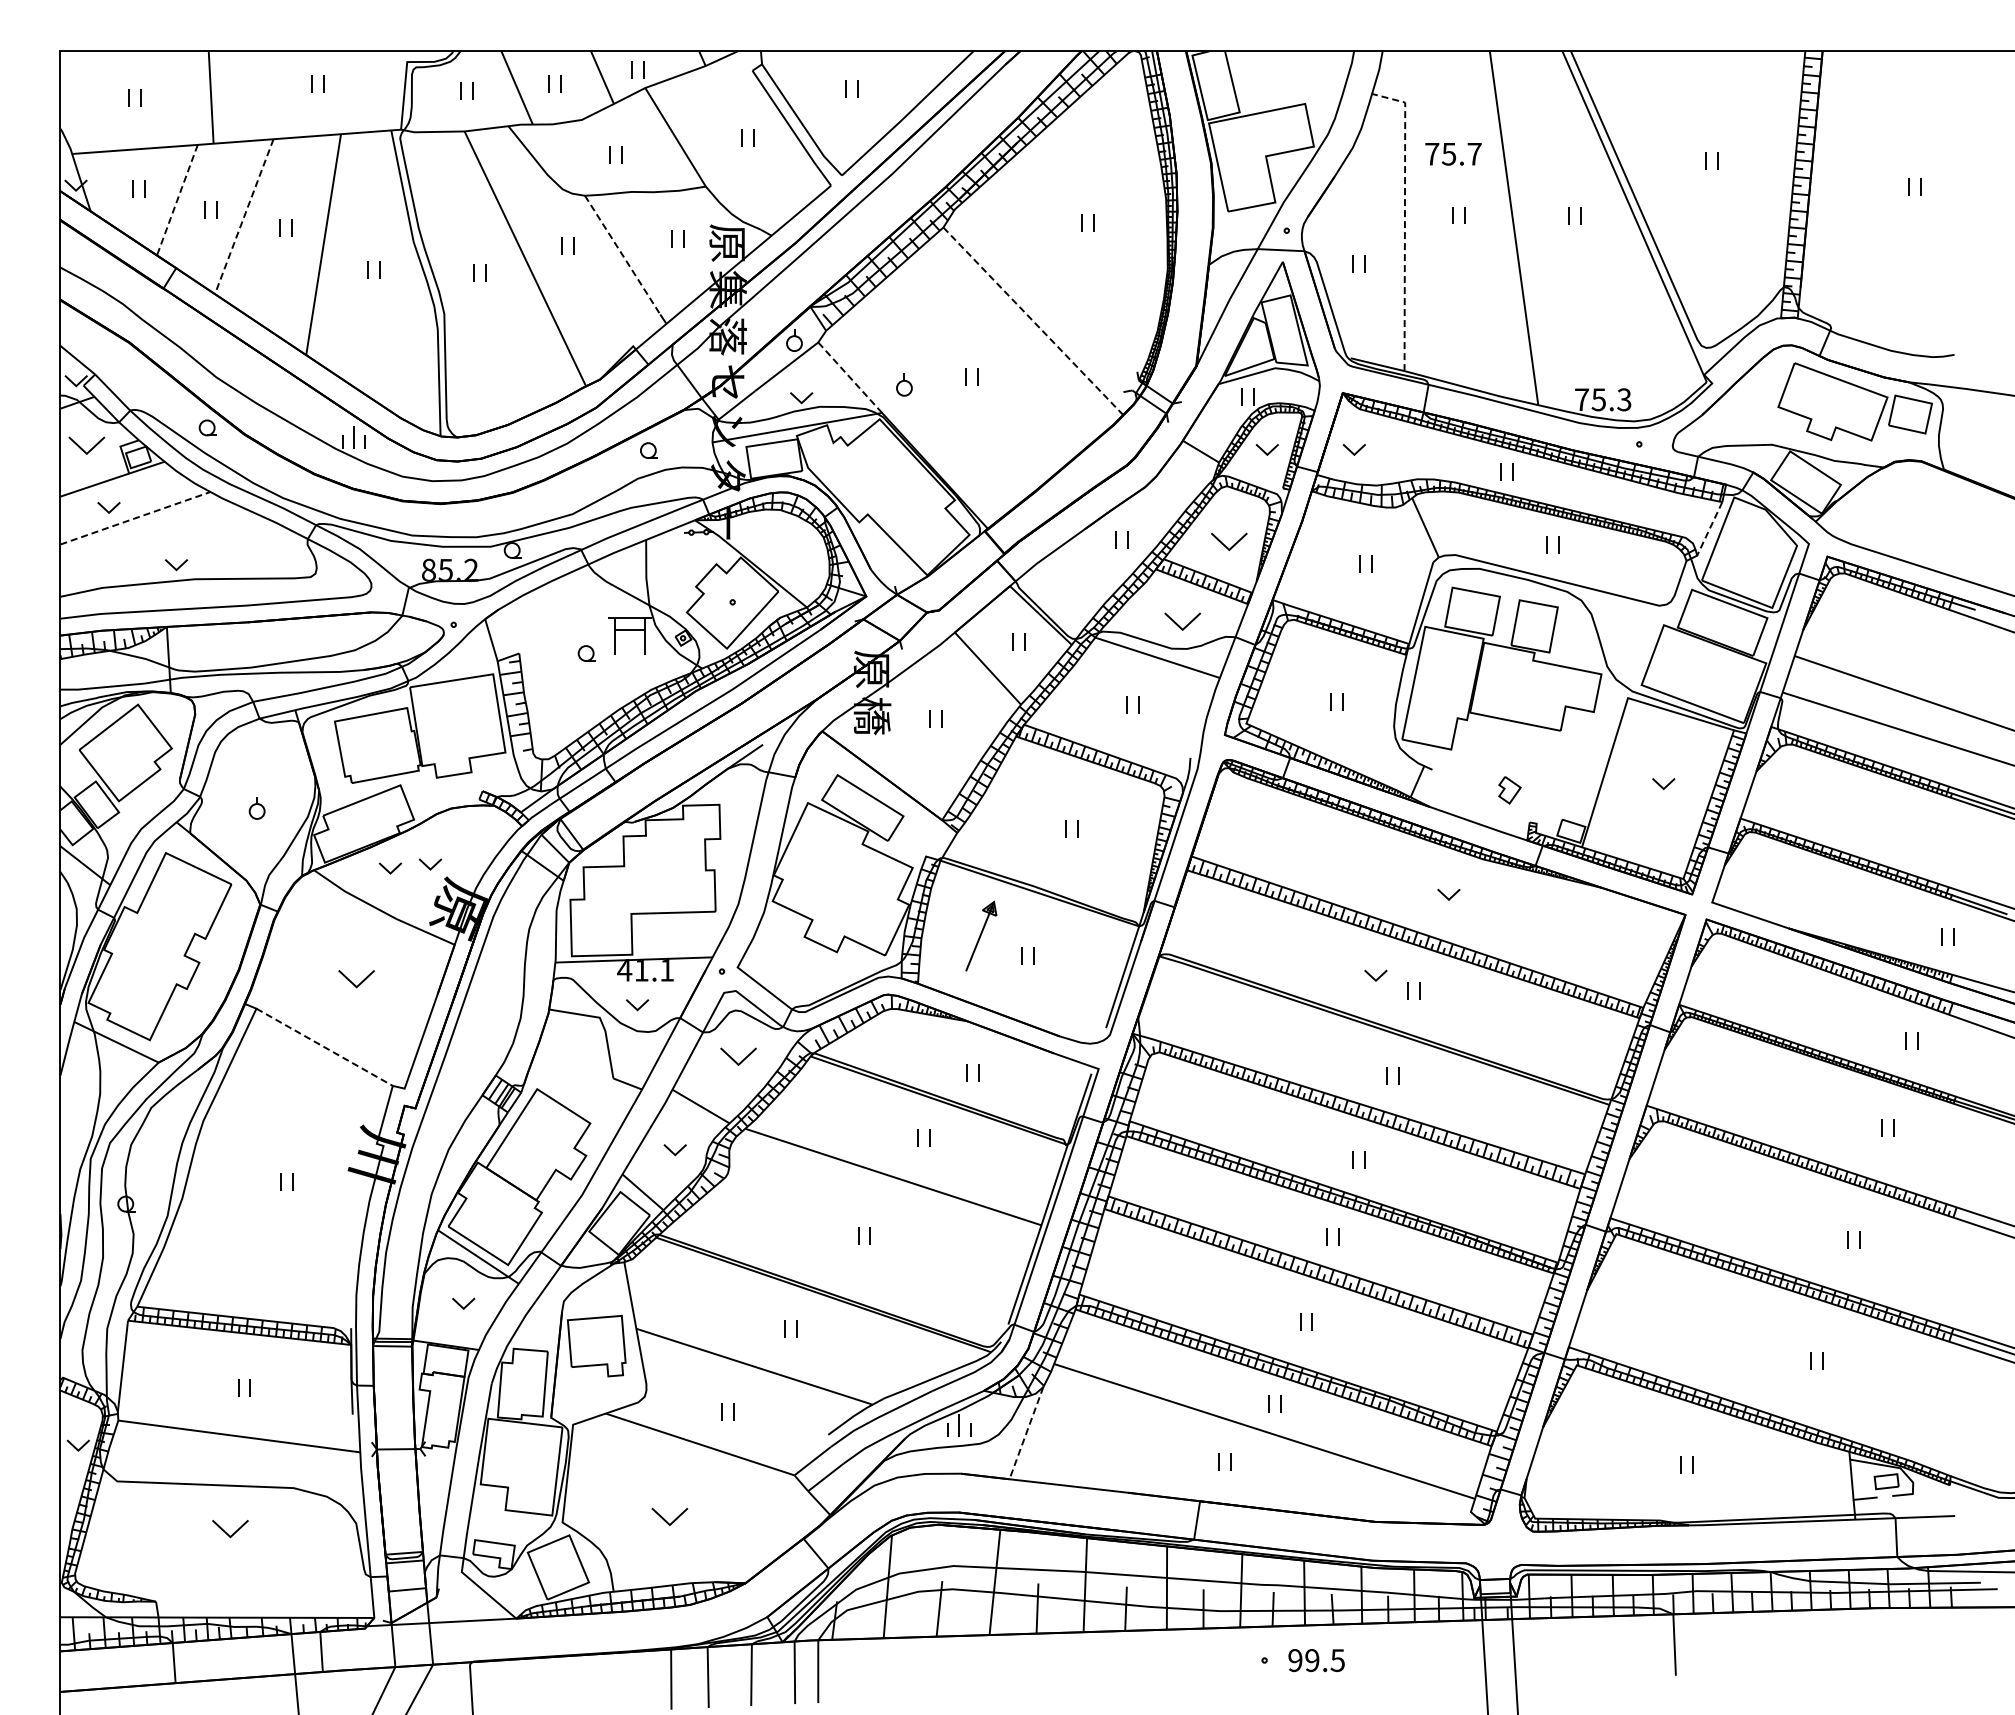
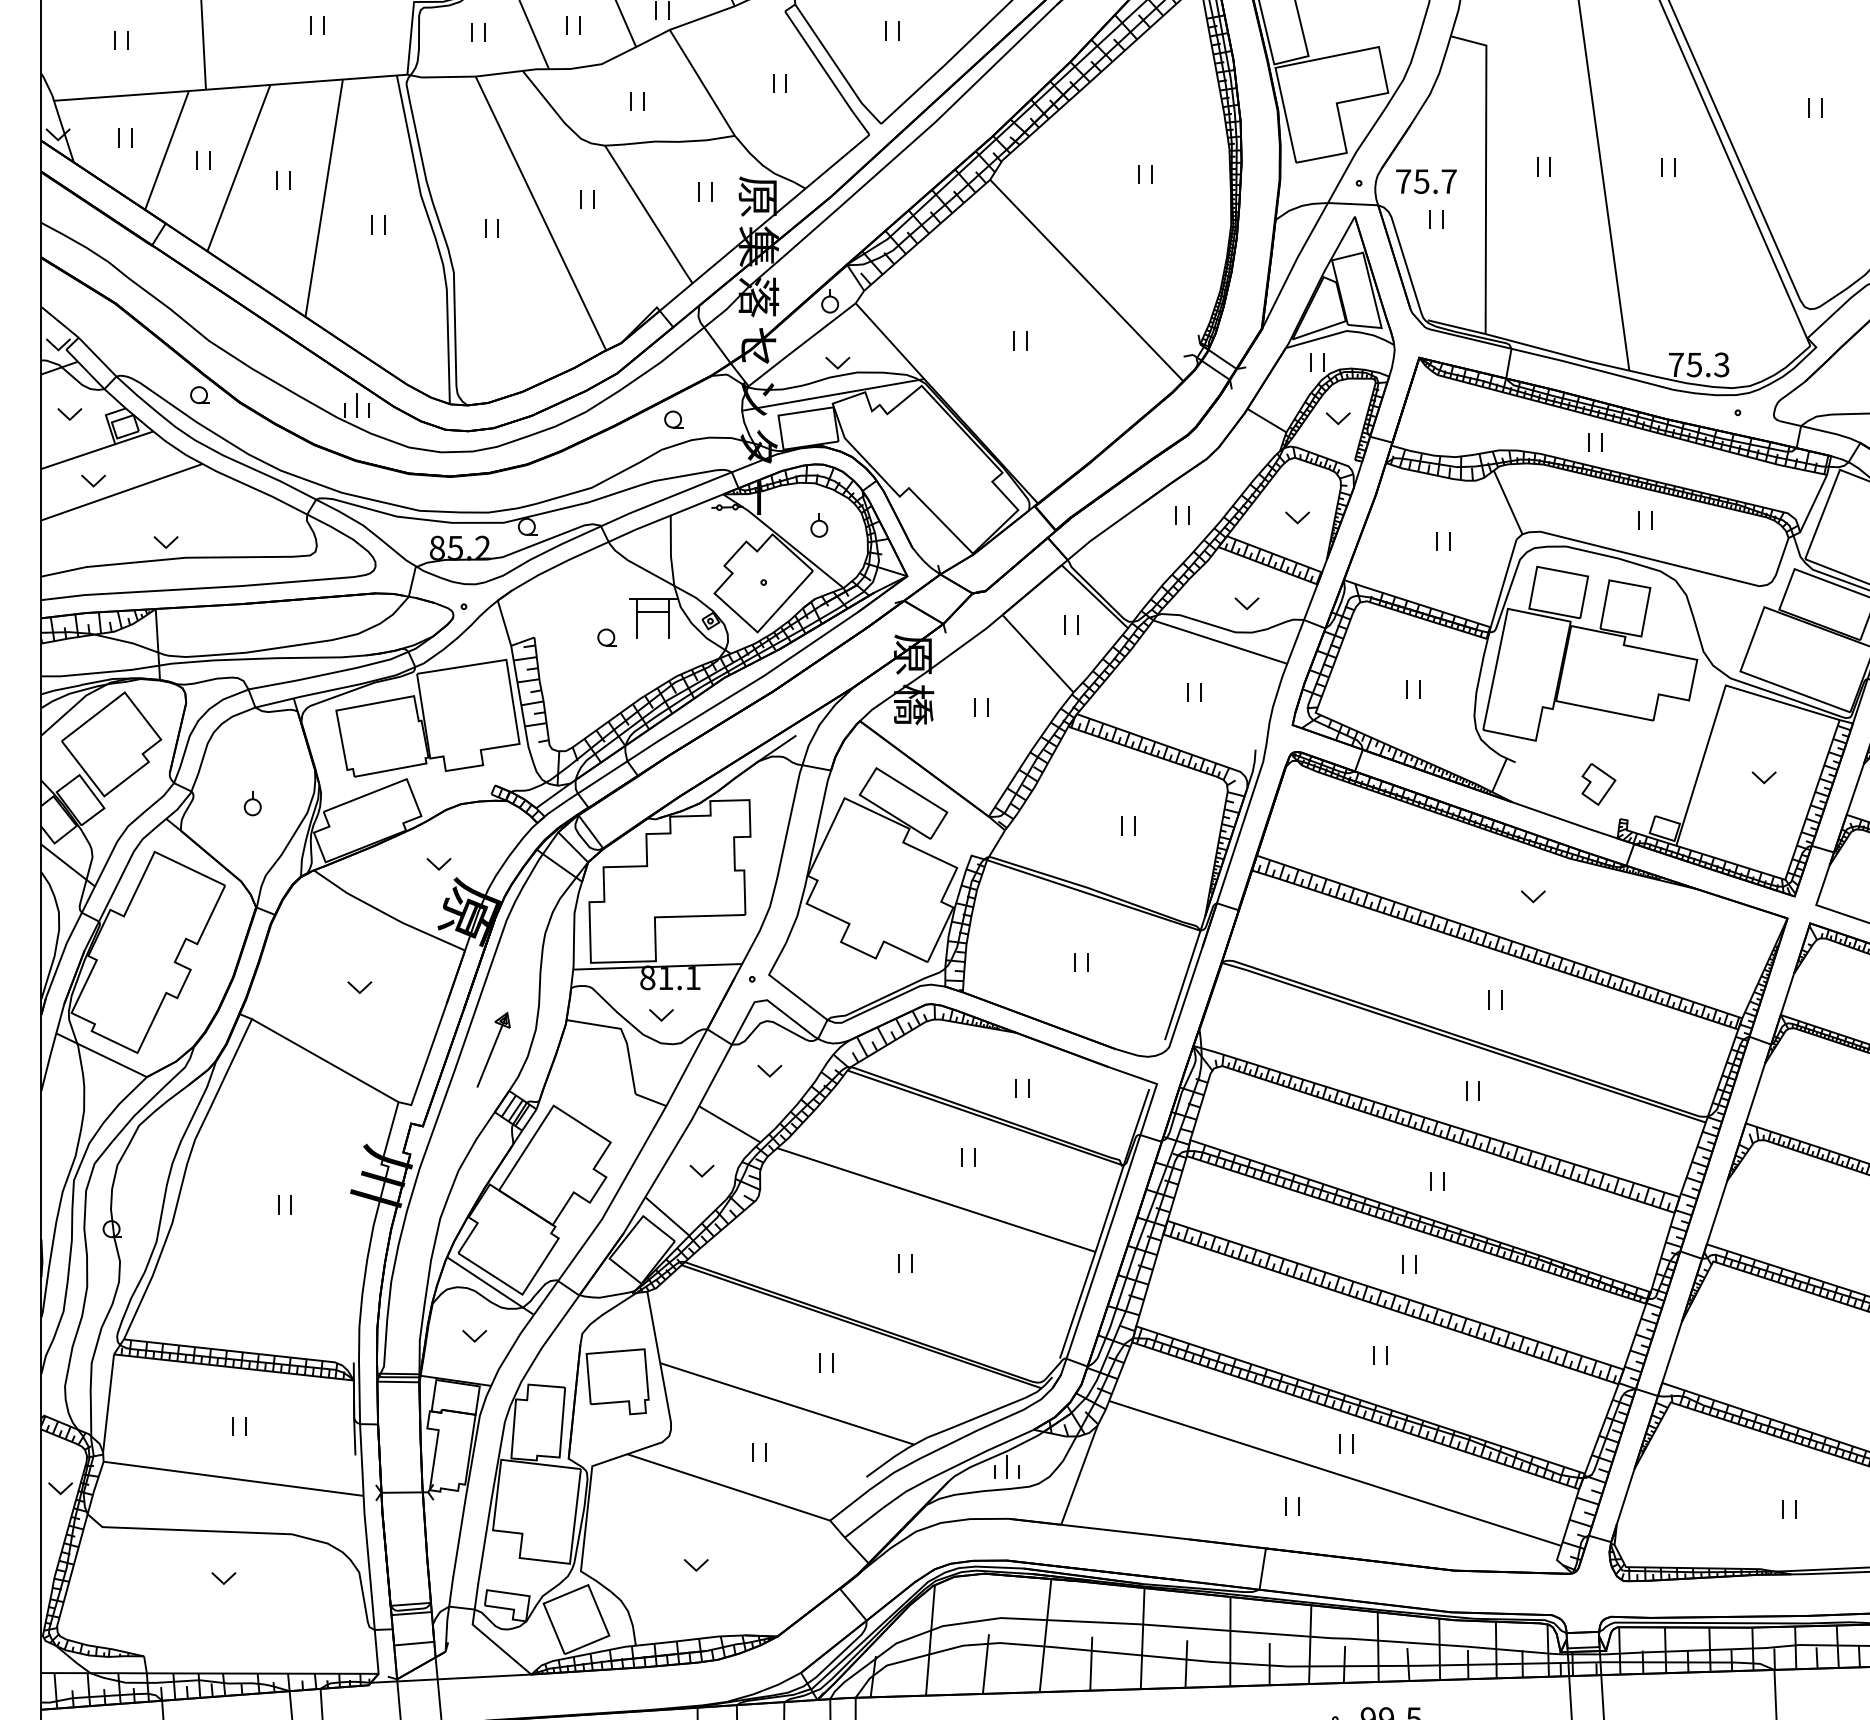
text: (1453, 154) -> (1426, 181), moved
line: (177, 200) -> (167, 150), dashed -> solid
line: (244, 216) -> (239, 167), dashed -> solid
line: (1404, 218) -> (1485, 170), dashed -> solid
line: (622, 255) -> (645, 209), dashed -> solid
line: (1033, 321) -> (1086, 280), dashed -> solid
line: (850, 377) -> (890, 340), dashed -> solid
part: (904, 384) -> (819, 524), moved
part: (86, 445) -> (69, 414), size x0.62
part: (1353, 449) -> (1430, 418), removed
line: (135, 518) -> (122, 492), dashed -> solid
line: (1709, 528) -> (1813, 503), dashed -> solid
part: (1229, 542) -> (1297, 518), size x0.62
part: (1181, 622) -> (1245, 604), size x0.62
part: (1509, 790) -> (1598, 784), size x1.43
part: (389, 868) -> (394, 868), removed
part: (981, 935) -> (493, 1049), moved
text: (624, 969) -> (647, 977), 41.1 -> 81.1
part: (1375, 975) -> (1454, 983), removed
part: (356, 979) -> (359, 987), size x0.62
line: (325, 1047) -> (326, 1060), dashed -> solid
part: (737, 1057) -> (768, 1071), size x0.62
line: (1026, 1433) -> (1079, 1475), dashed -> solid
part: (669, 1516) -> (695, 1564), size x0.62
part: (229, 1529) -> (223, 1578), size x0.62

